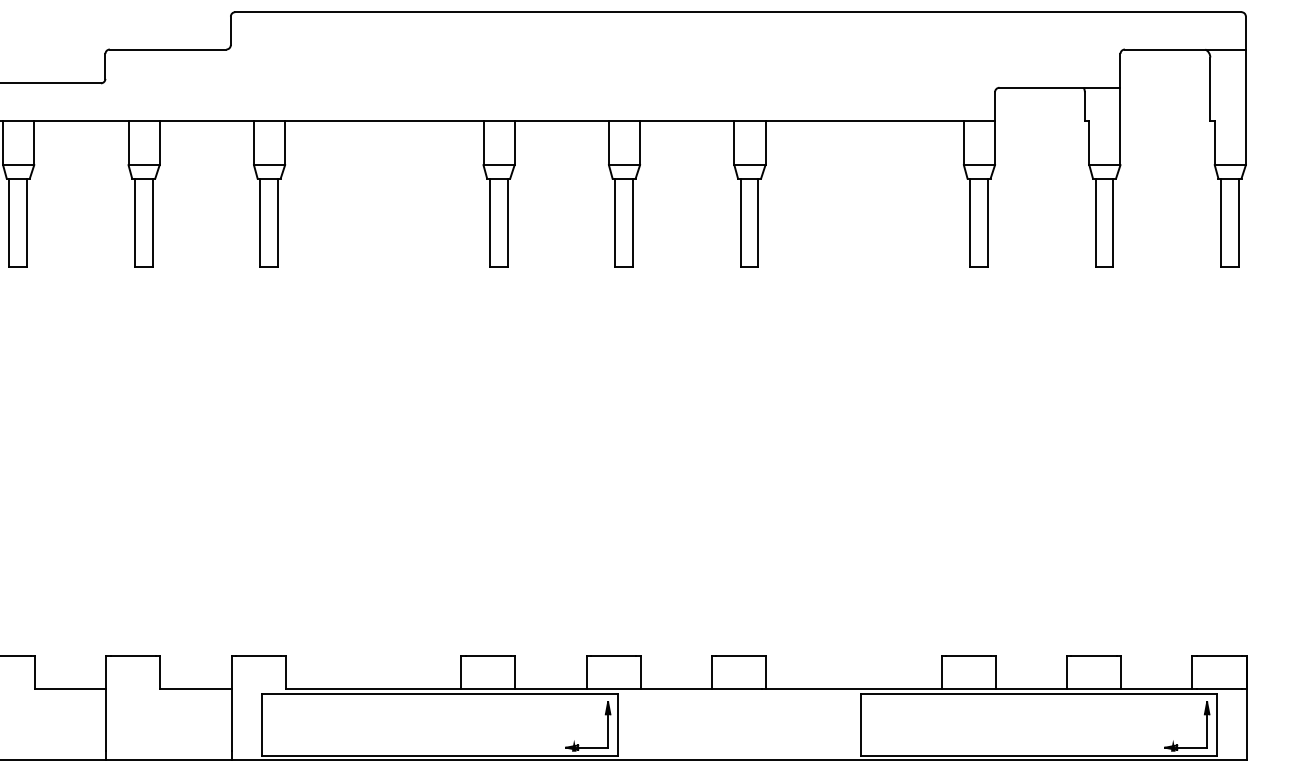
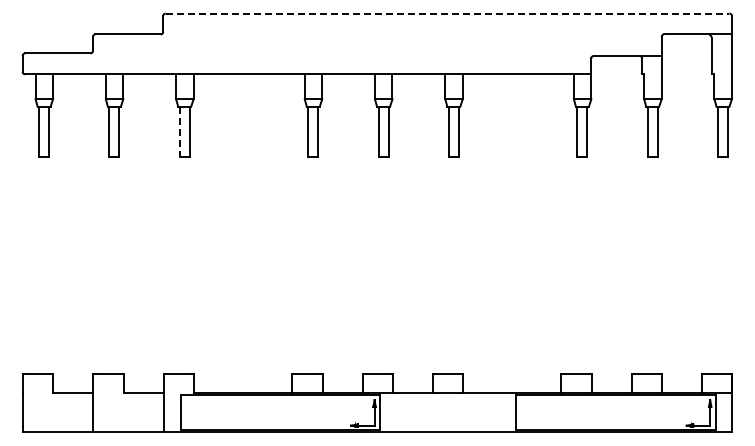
line: (738, 12) -> (447, 13), solid -> dashed
line: (259, 222) -> (179, 131), solid -> dashed

